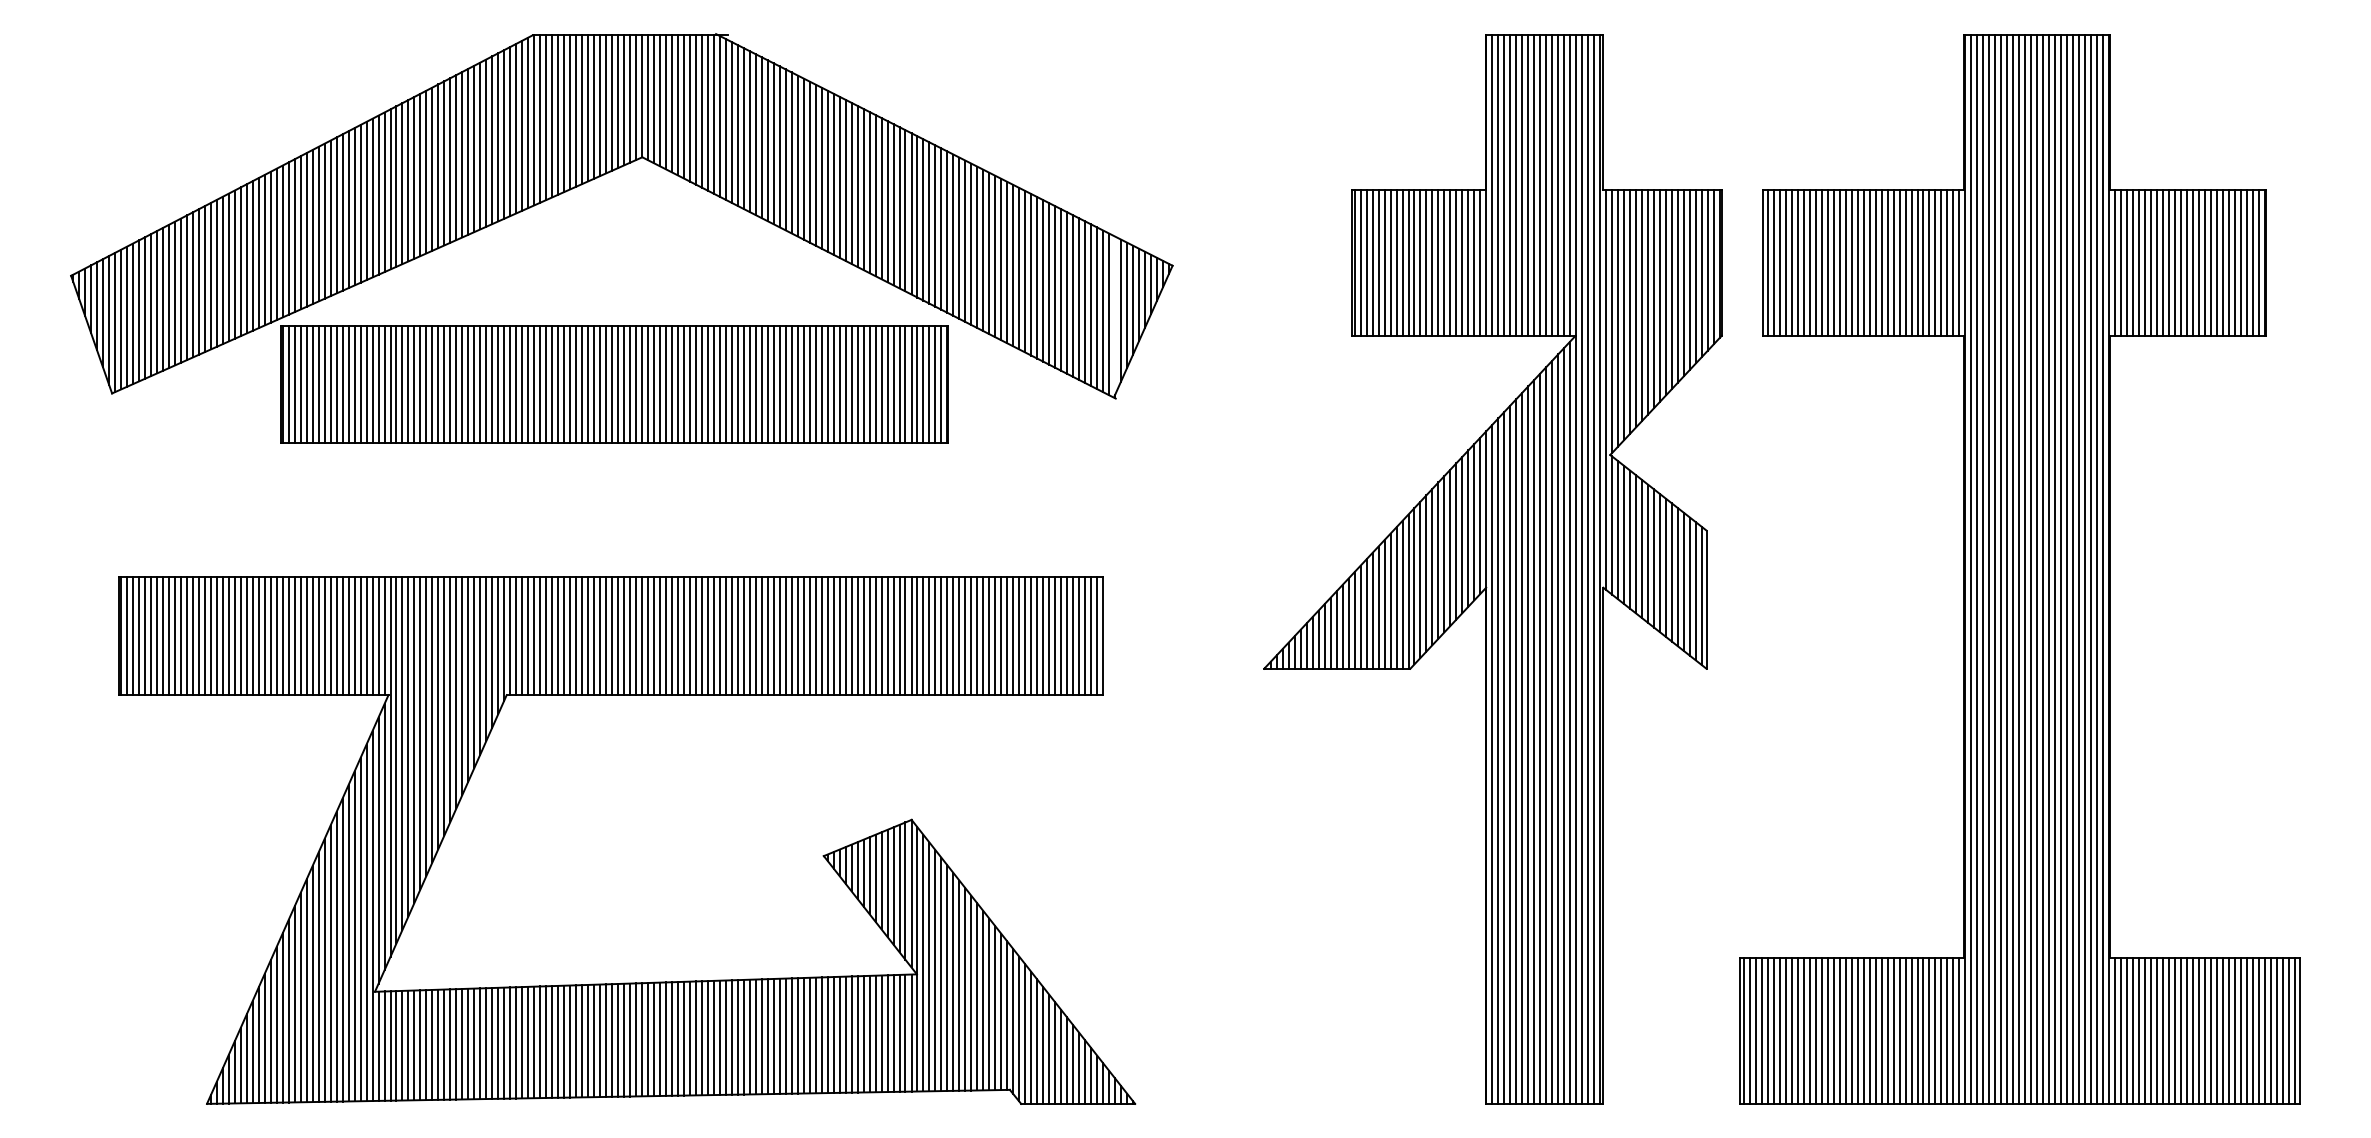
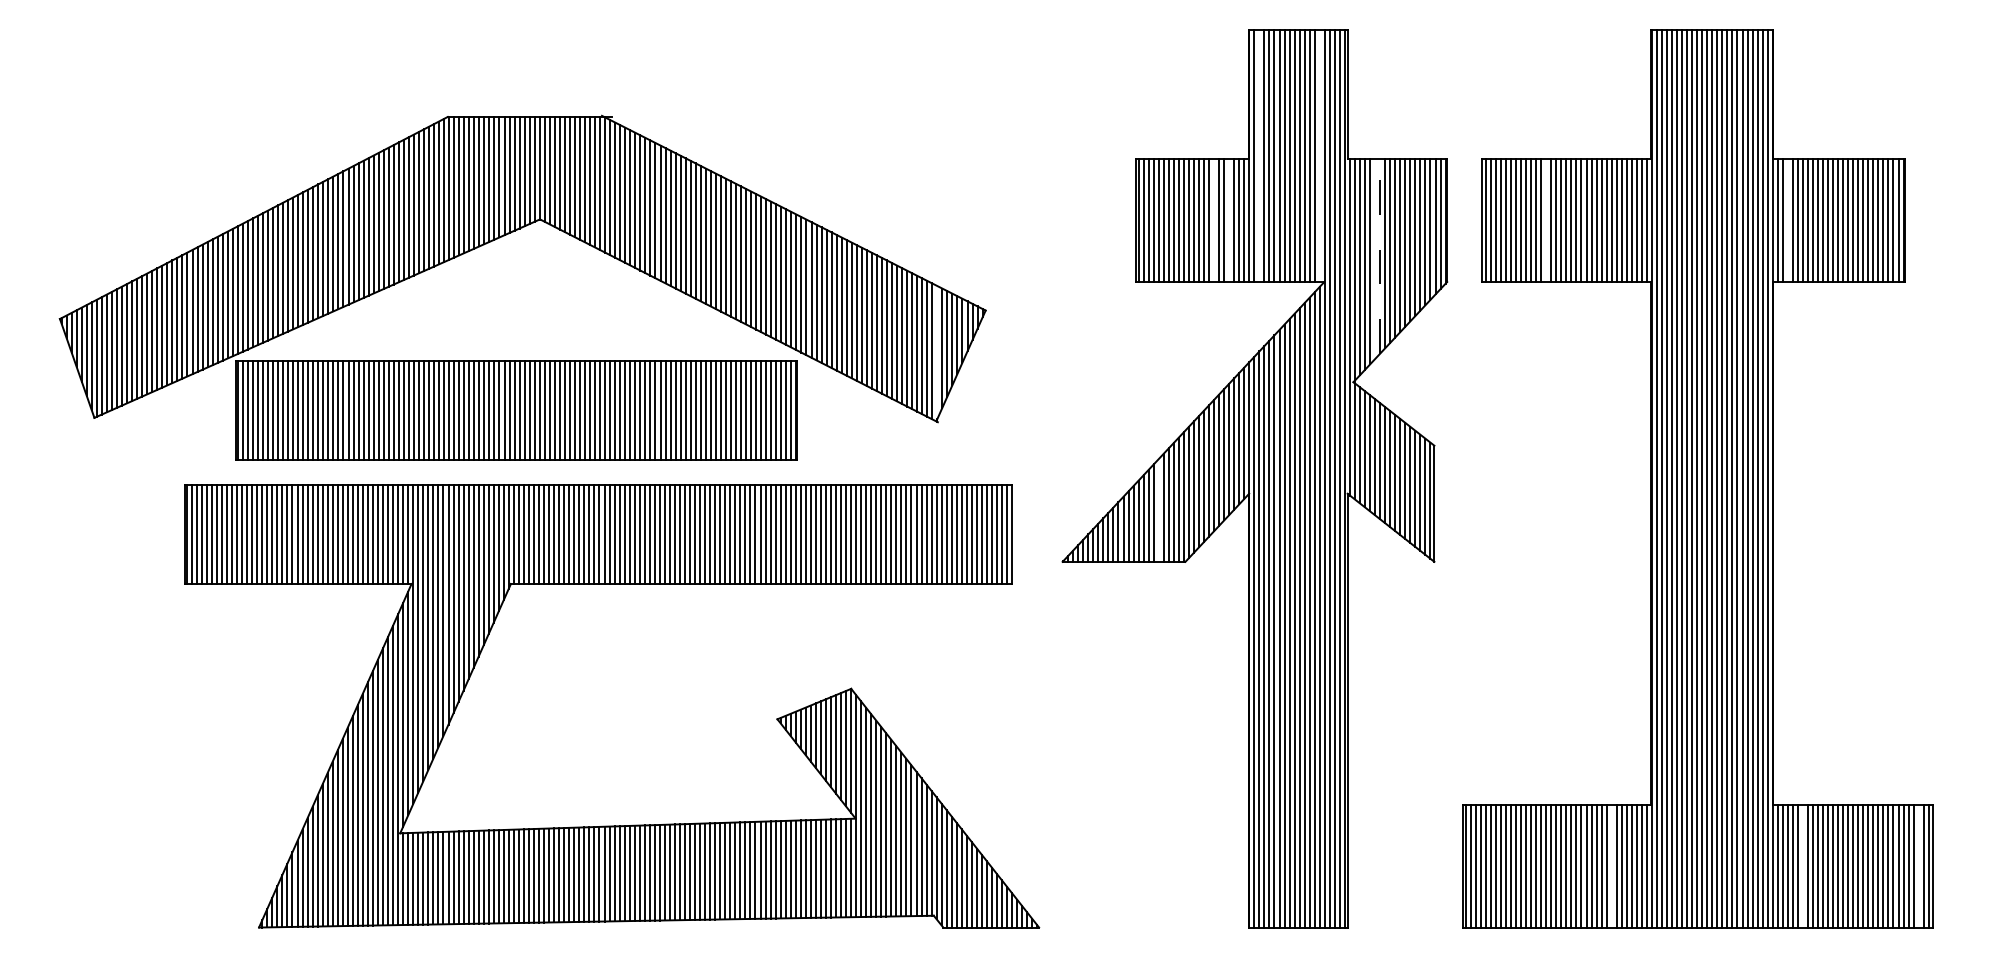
part: (595, 179) -> (500, 238), moved
line: (1498, 185) -> (1259, 155), removed
line: (1570, 185) -> (1320, 155), removed
line: (1444, 262) -> (1214, 220), removed
line: (1462, 262) -> (1229, 220), removed
line: (1839, 262) -> (1546, 220), removed
line: (2127, 262) -> (1788, 220), removed
line: (1642, 305) -> (1380, 256), solid -> dashed
line: (1636, 308) -> (1375, 259), removed
line: (1378, 607) -> (1158, 510), removed
part: (627, 982) -> (612, 825), moved
line: (1917, 1030) -> (1611, 865), removed
line: (2145, 1030) -> (1803, 865), removed
line: (2282, 1030) -> (1918, 865), removed

